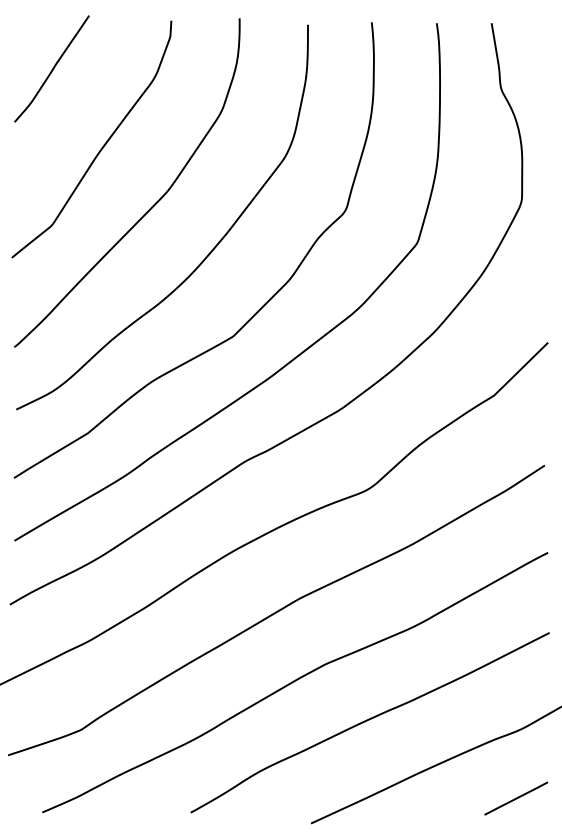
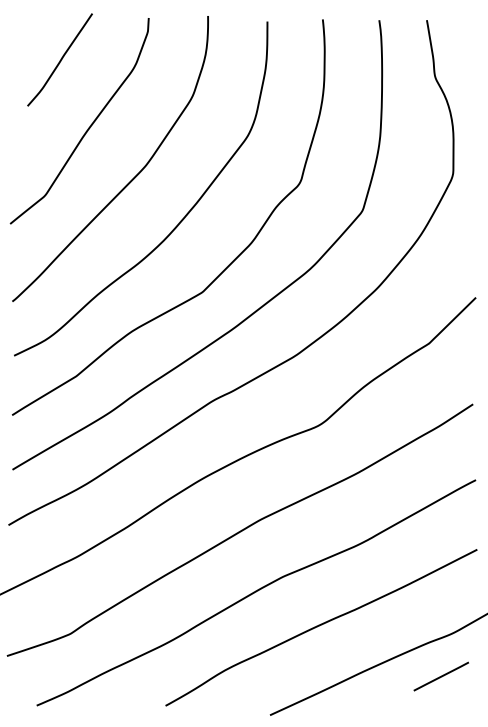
curve: (52, 68) -> (60, 59), moved
line: (515, 798) -> (440, 676), moved

